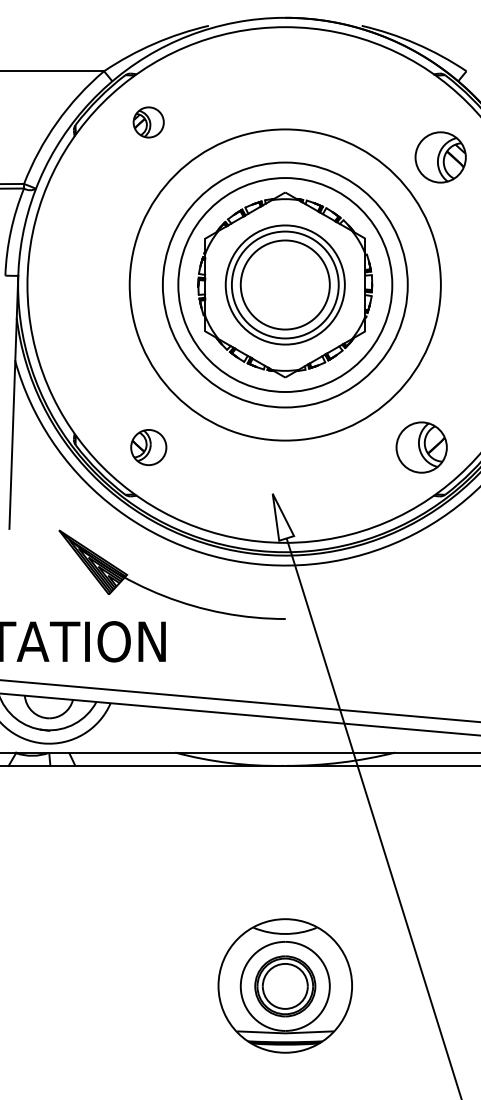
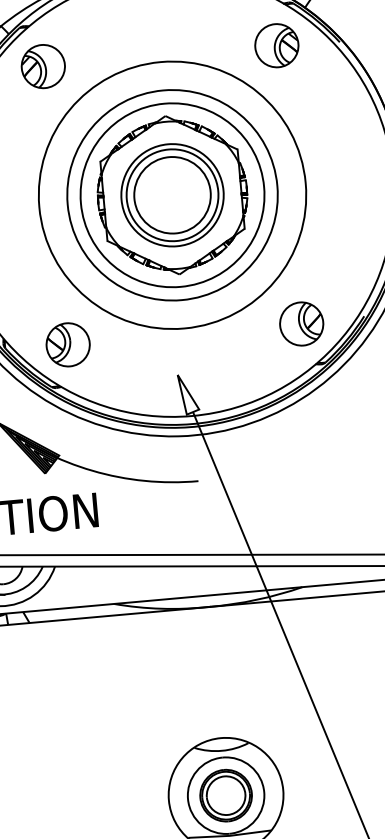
part: (148, 122) -> (43, 66), size x1.67
part: (440, 157) -> (276, 45), moved
part: (148, 447) -> (67, 344), size x1.43

